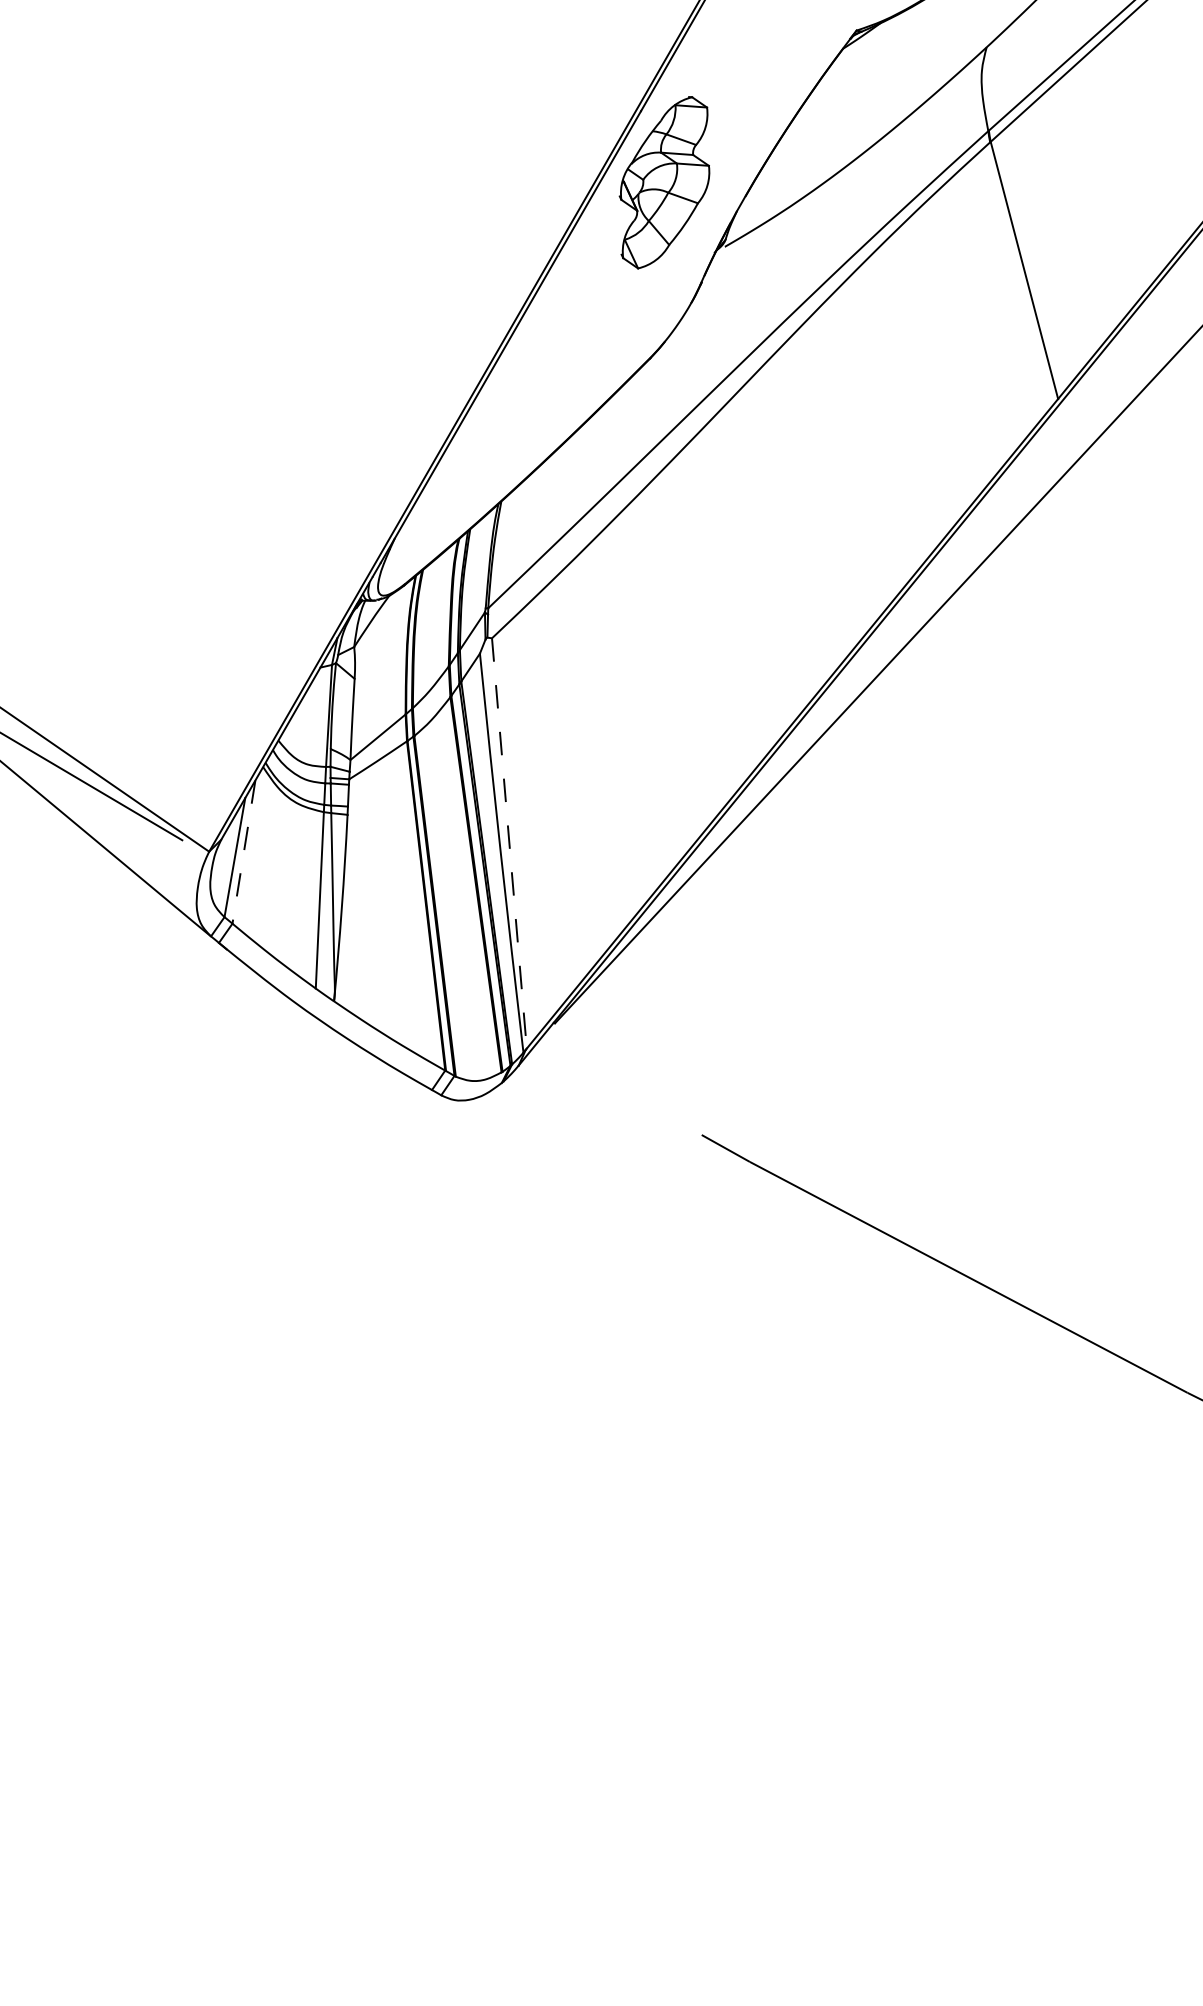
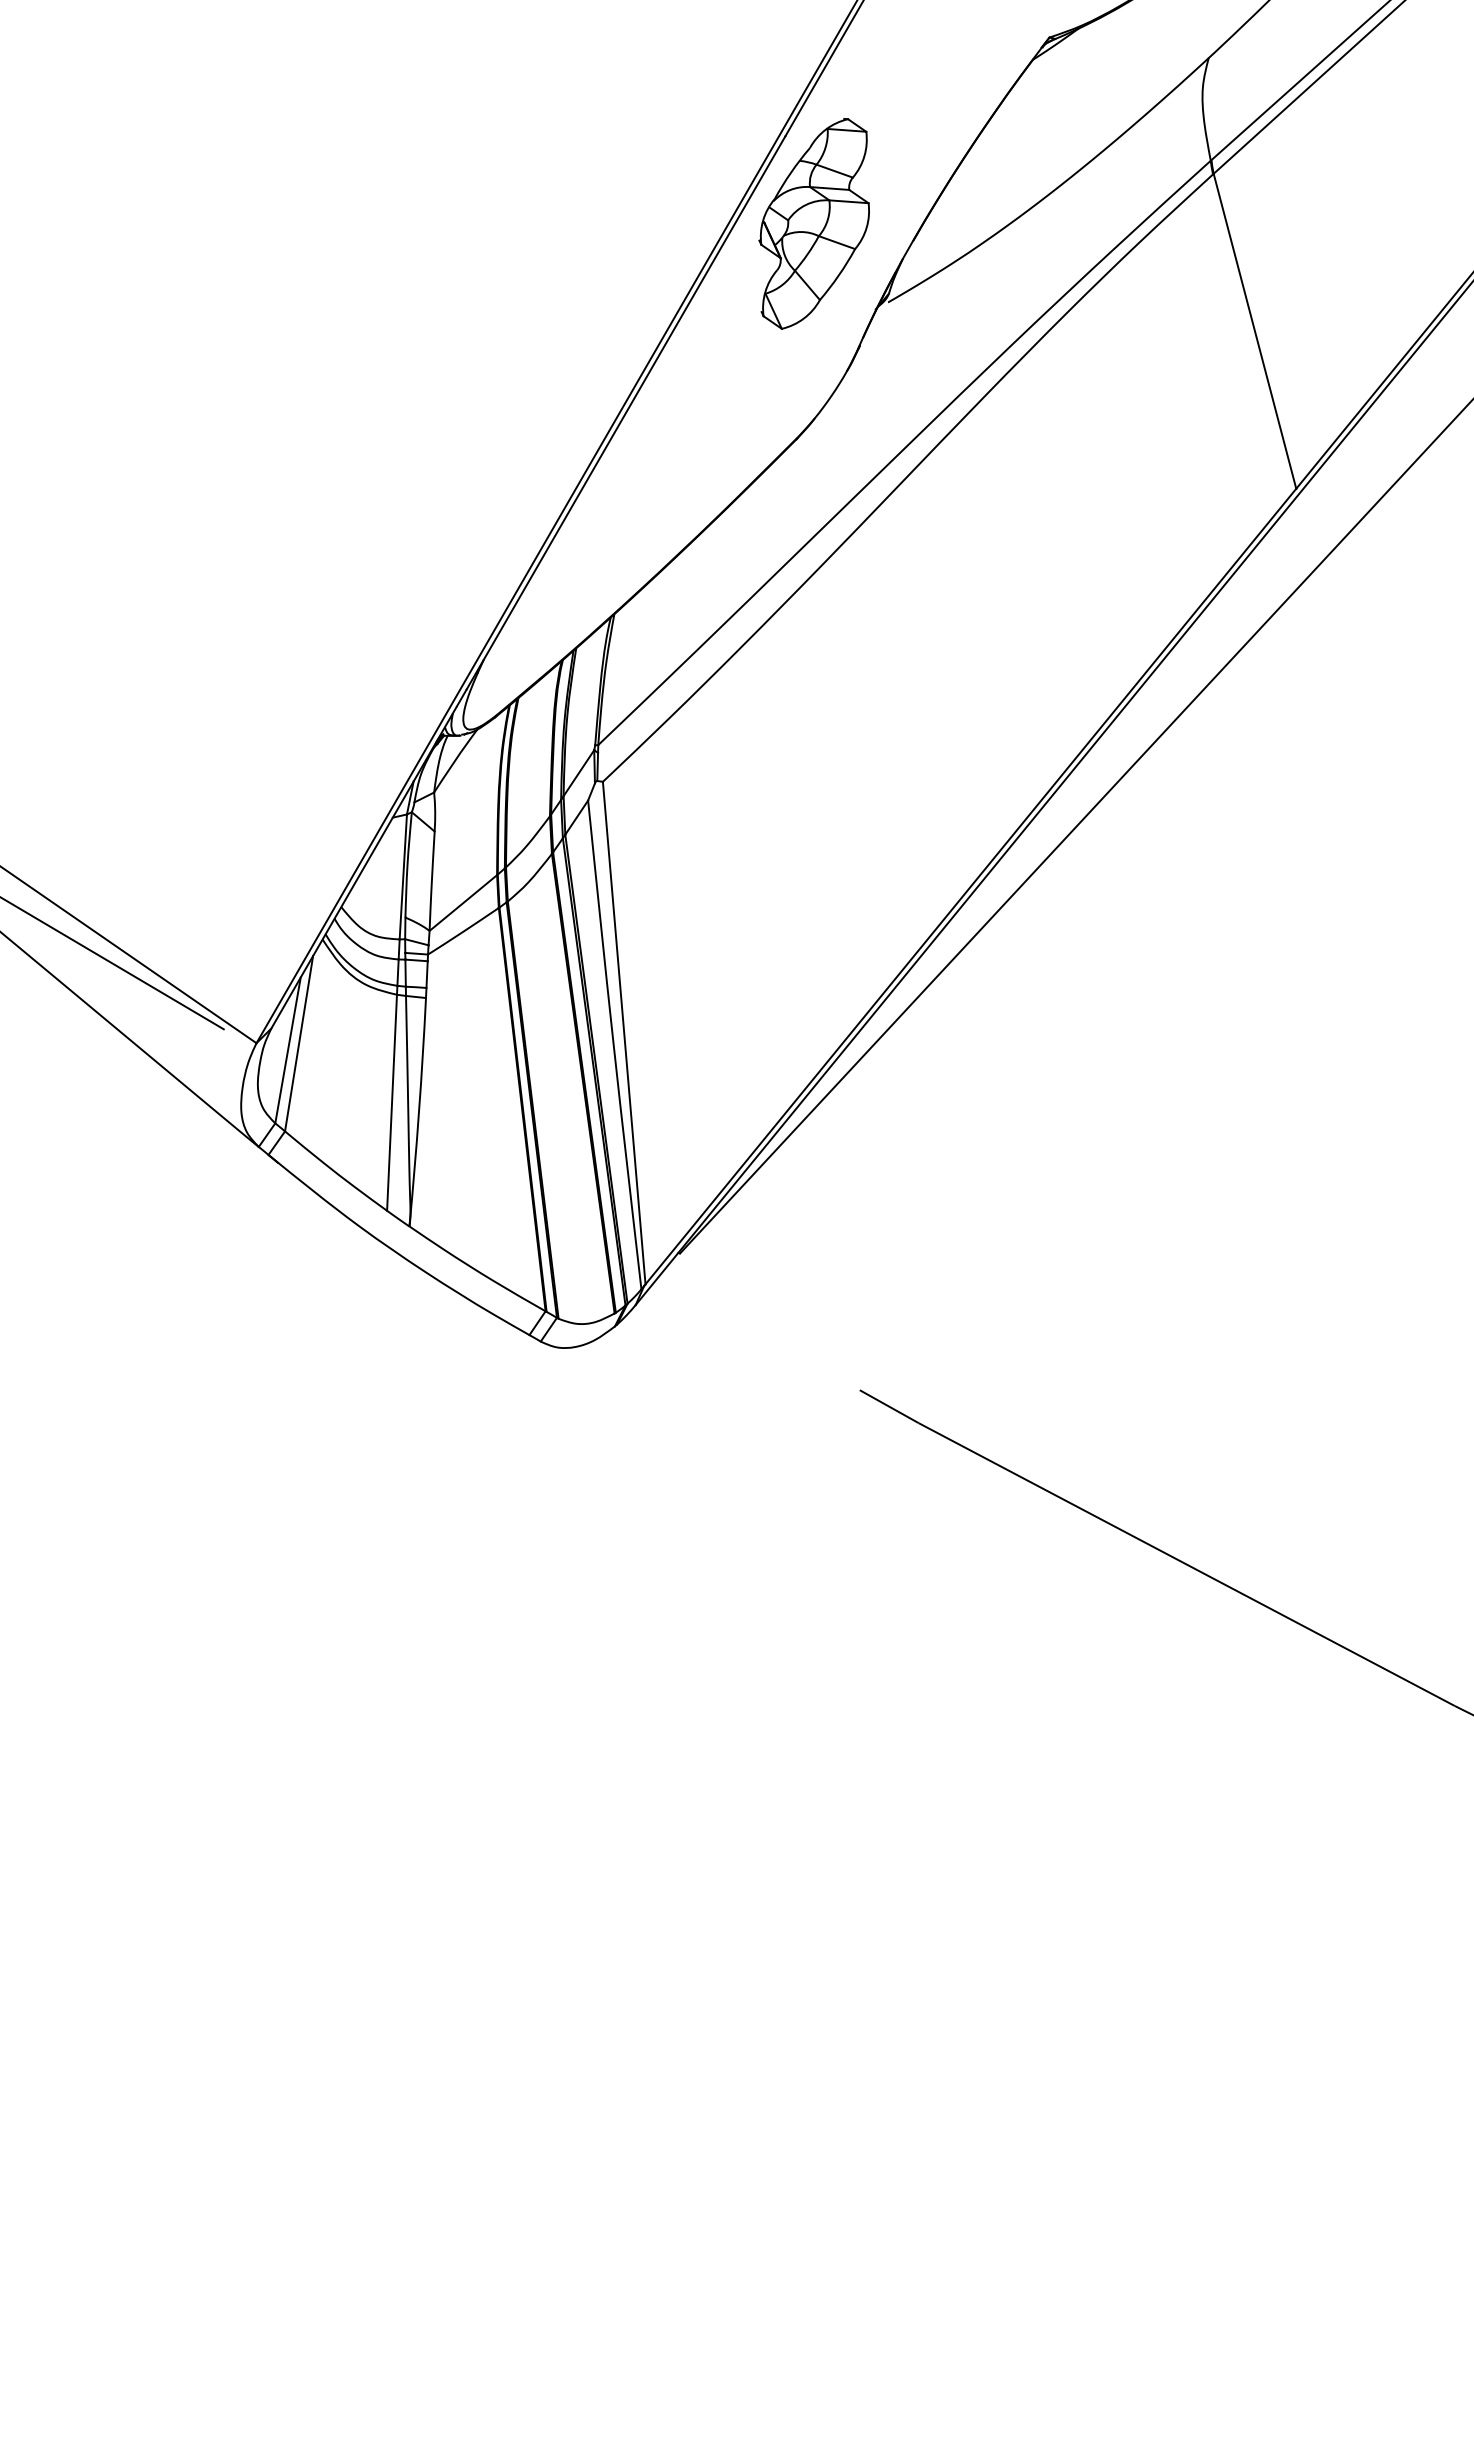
line: (509, 843) -> (624, 1033), dashed -> solid
line: (244, 851) -> (299, 1043), dashed -> solid

